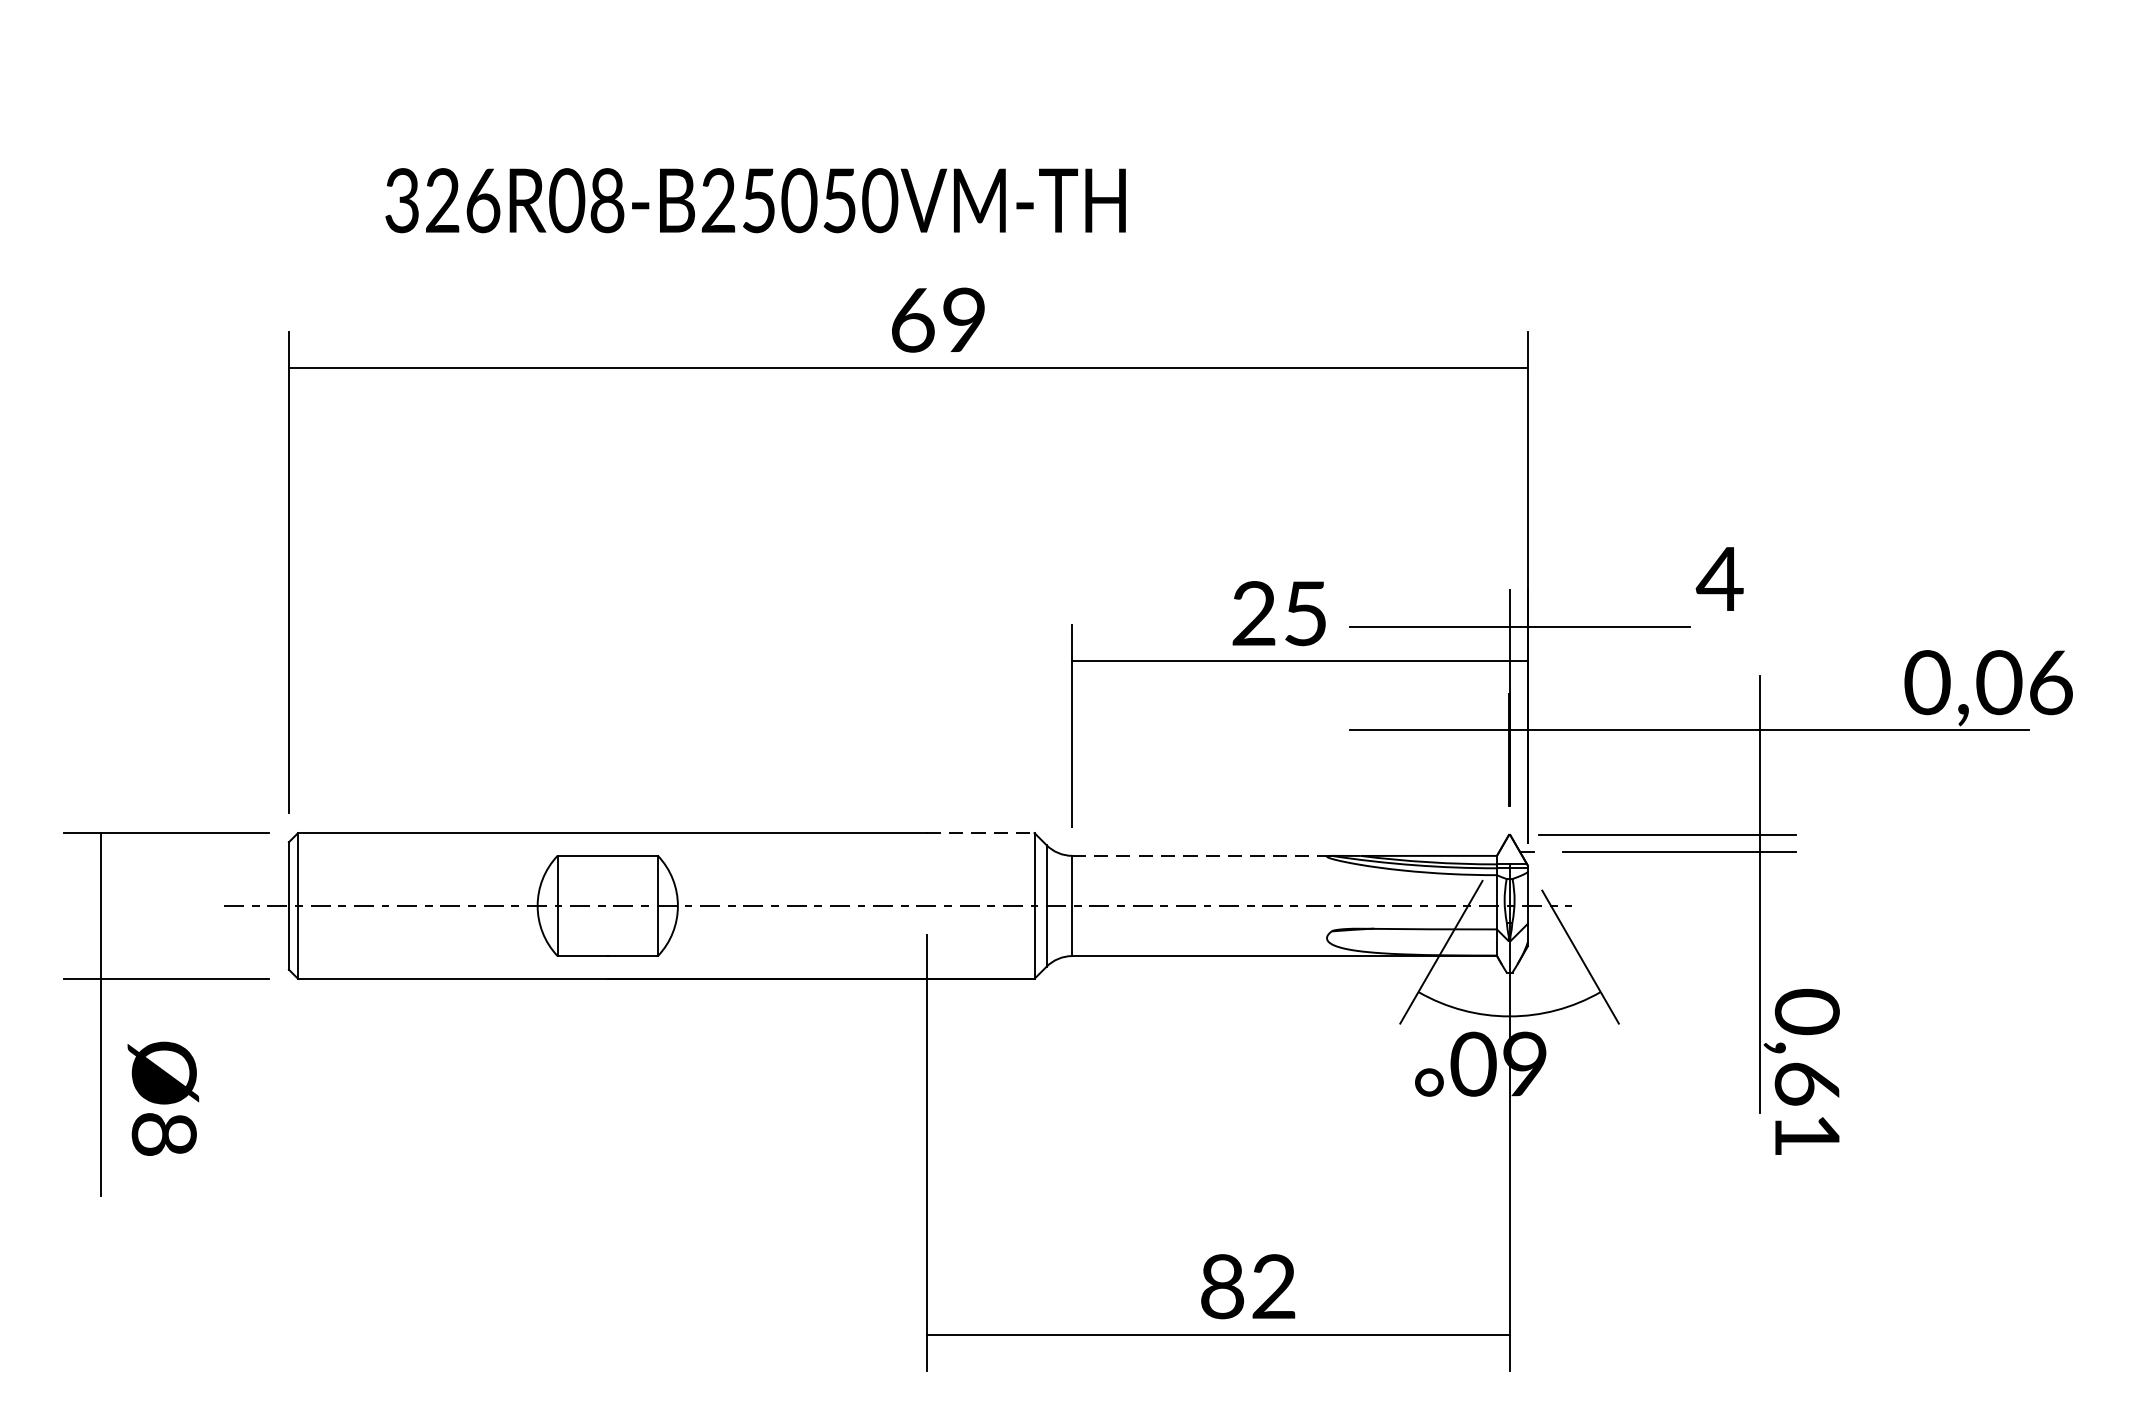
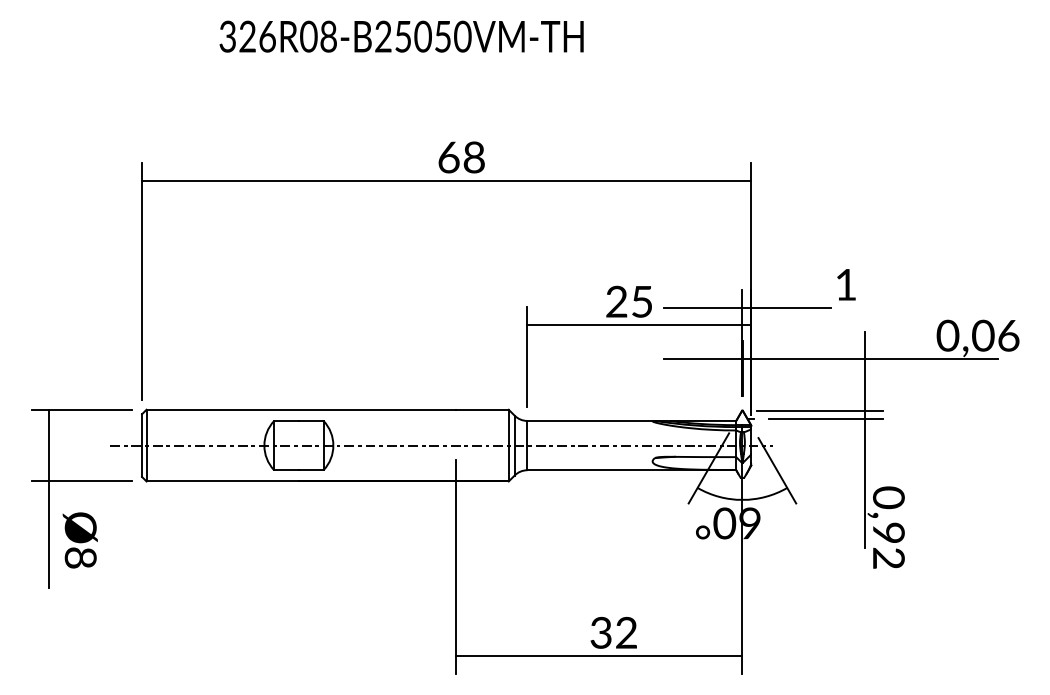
text: (755, 200) -> (401, 36), moved
text: (962, 322) -> (473, 158), 69 -> 68
text: (1719, 578) -> (845, 284), 4 -> 1
line: (981, 832) -> (482, 409), dashed -> solid
line: (1202, 854) -> (591, 420), dashed -> solid
text: (1806, 1109) -> (888, 545), 0,61 -> 0,92
text: (1220, 1285) -> (600, 632), 82 -> 32

